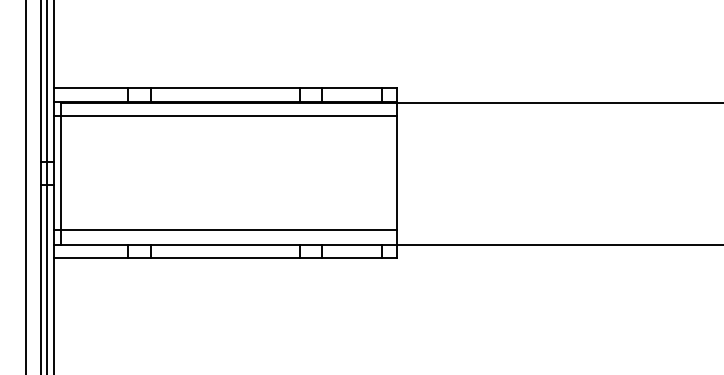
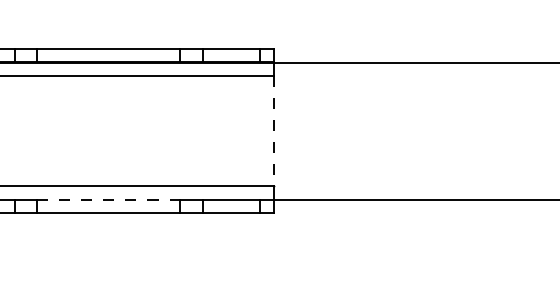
line: (396, 173) -> (273, 131), solid -> dashed
line: (225, 244) -> (108, 199), solid -> dashed

